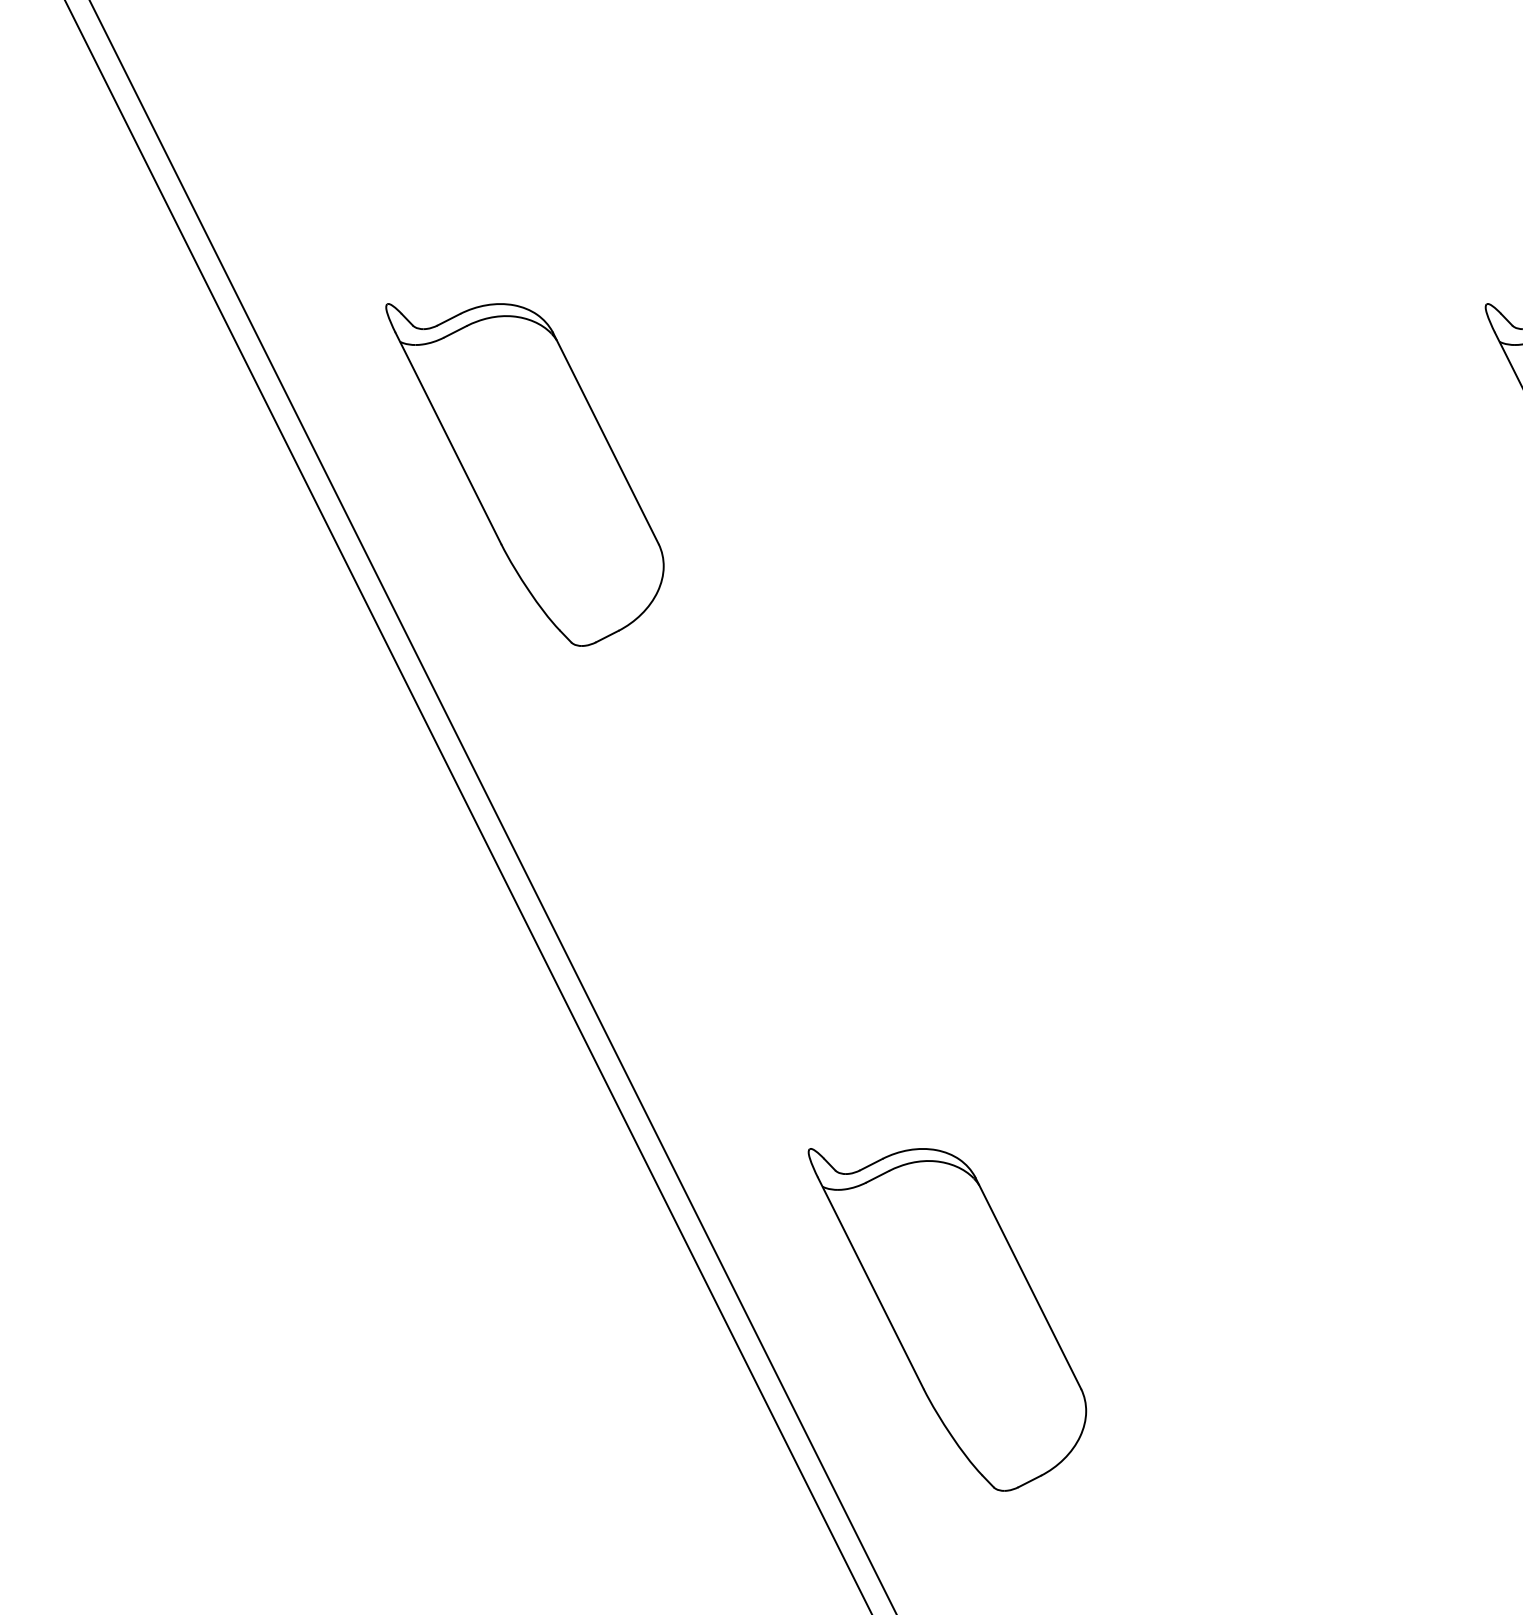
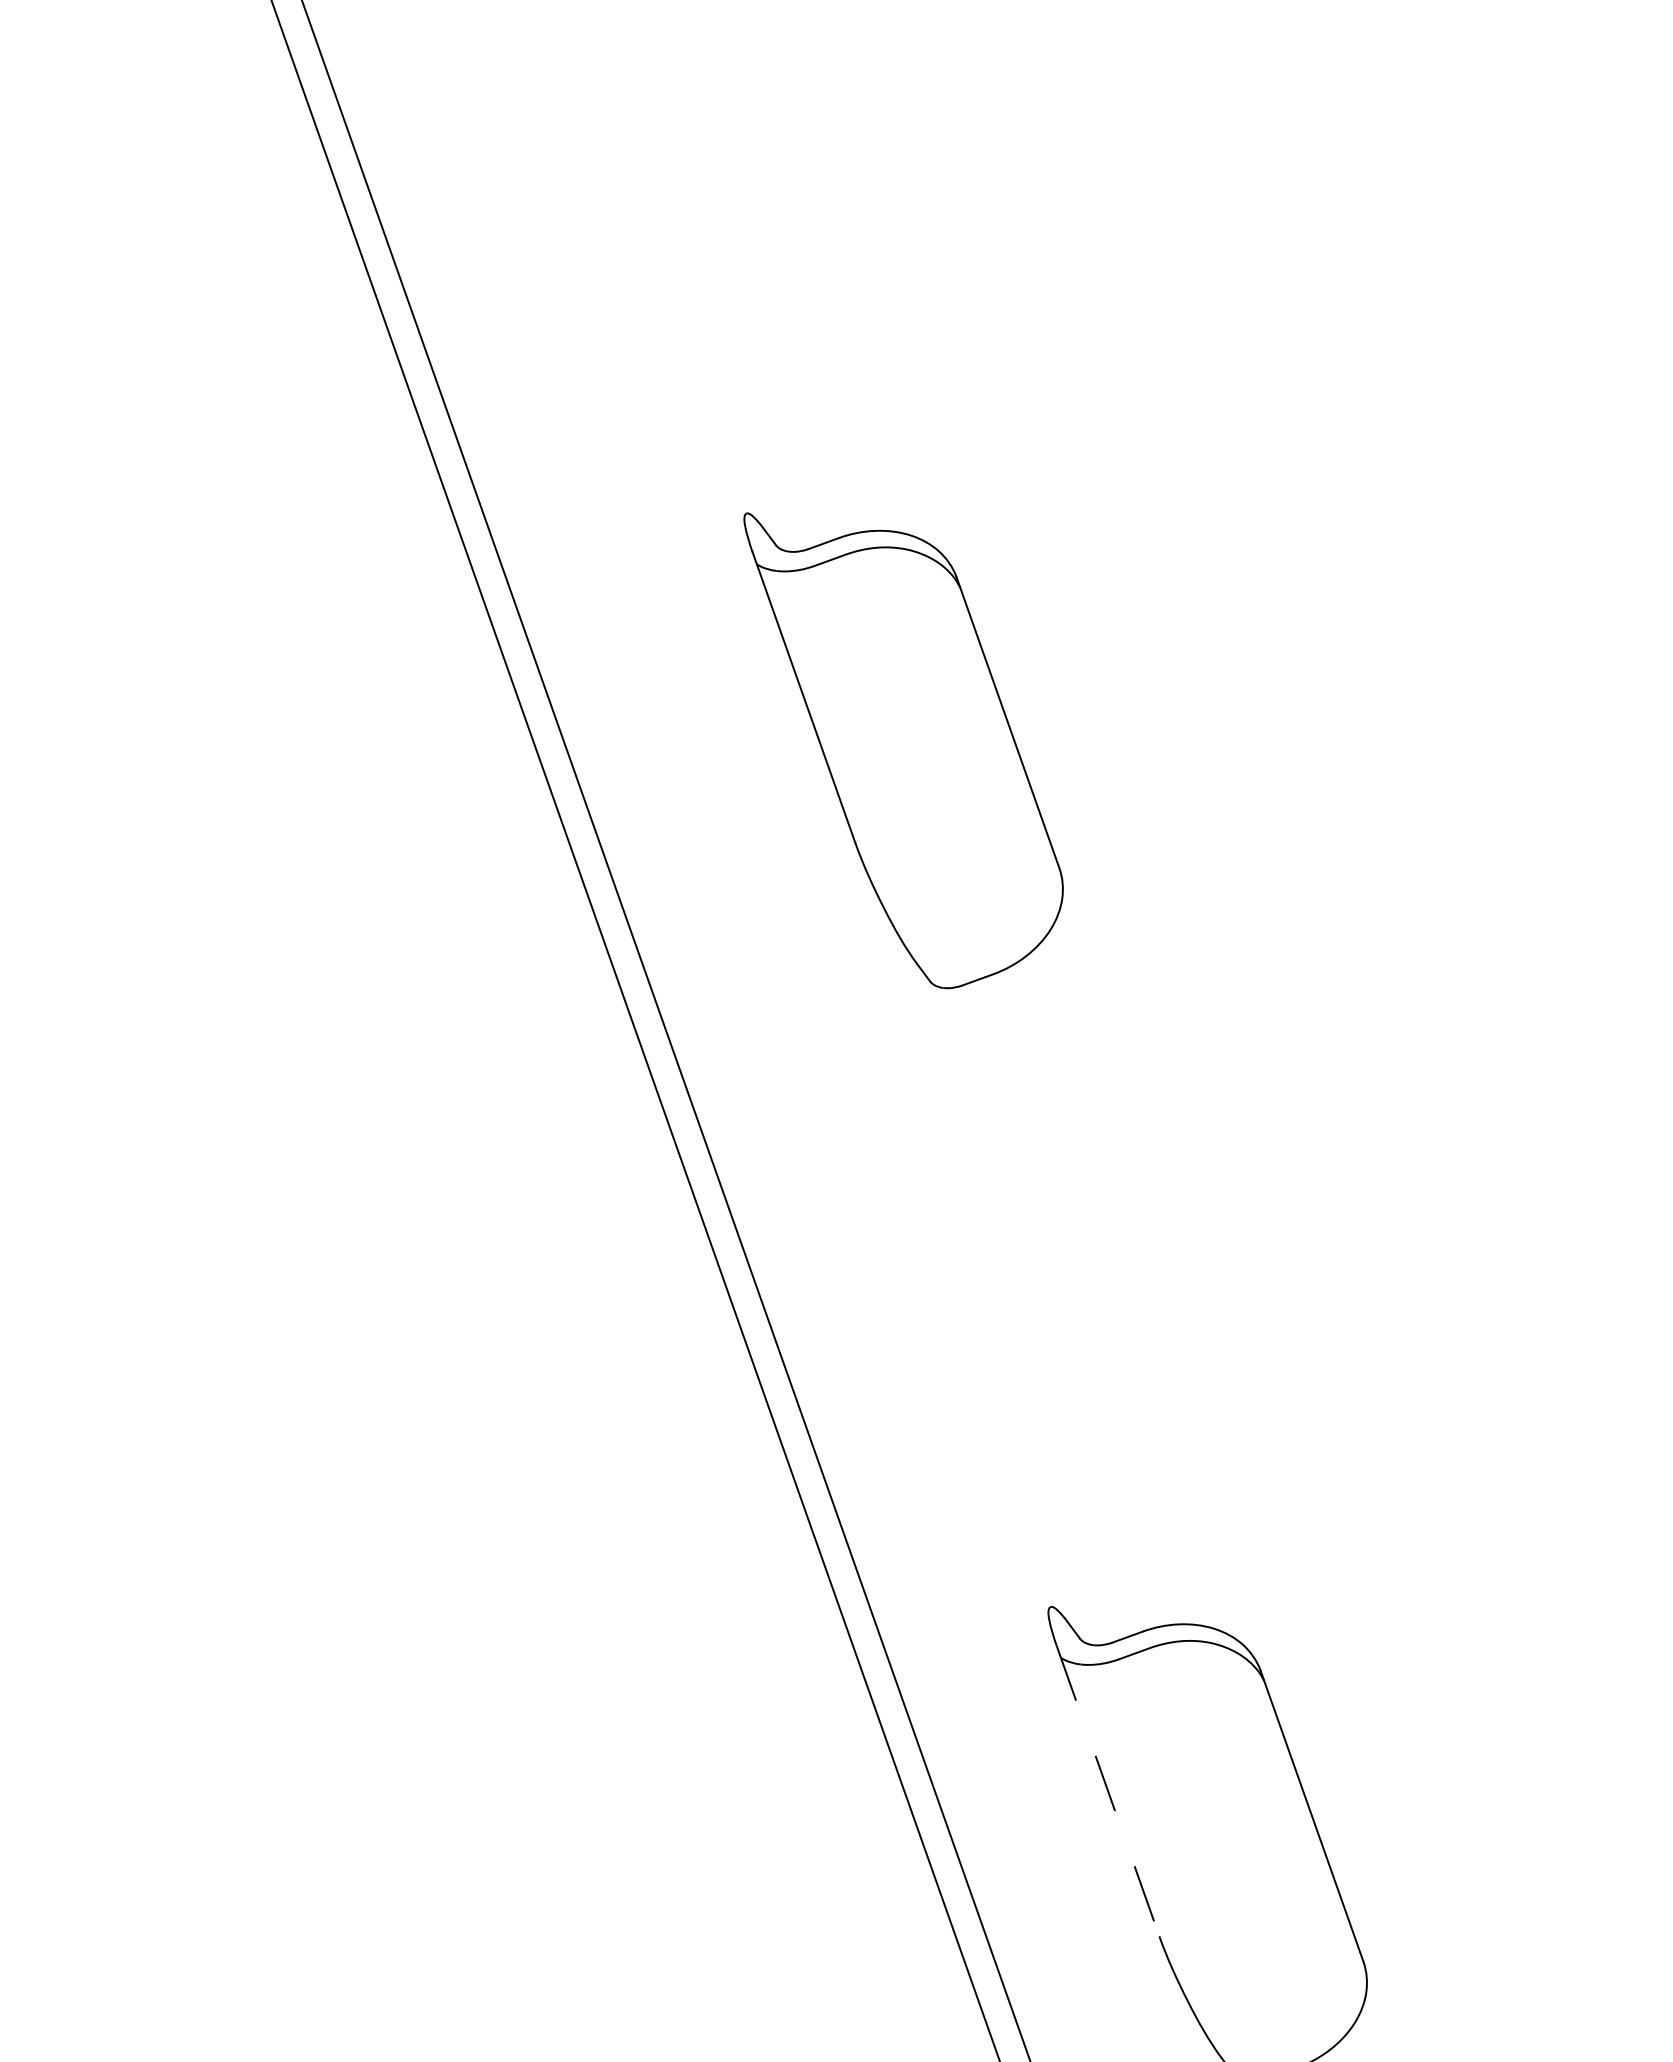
part: (524, 474) -> (896, 756), moved
line: (871, 1283) -> (1108, 1791), solid -> dashed

